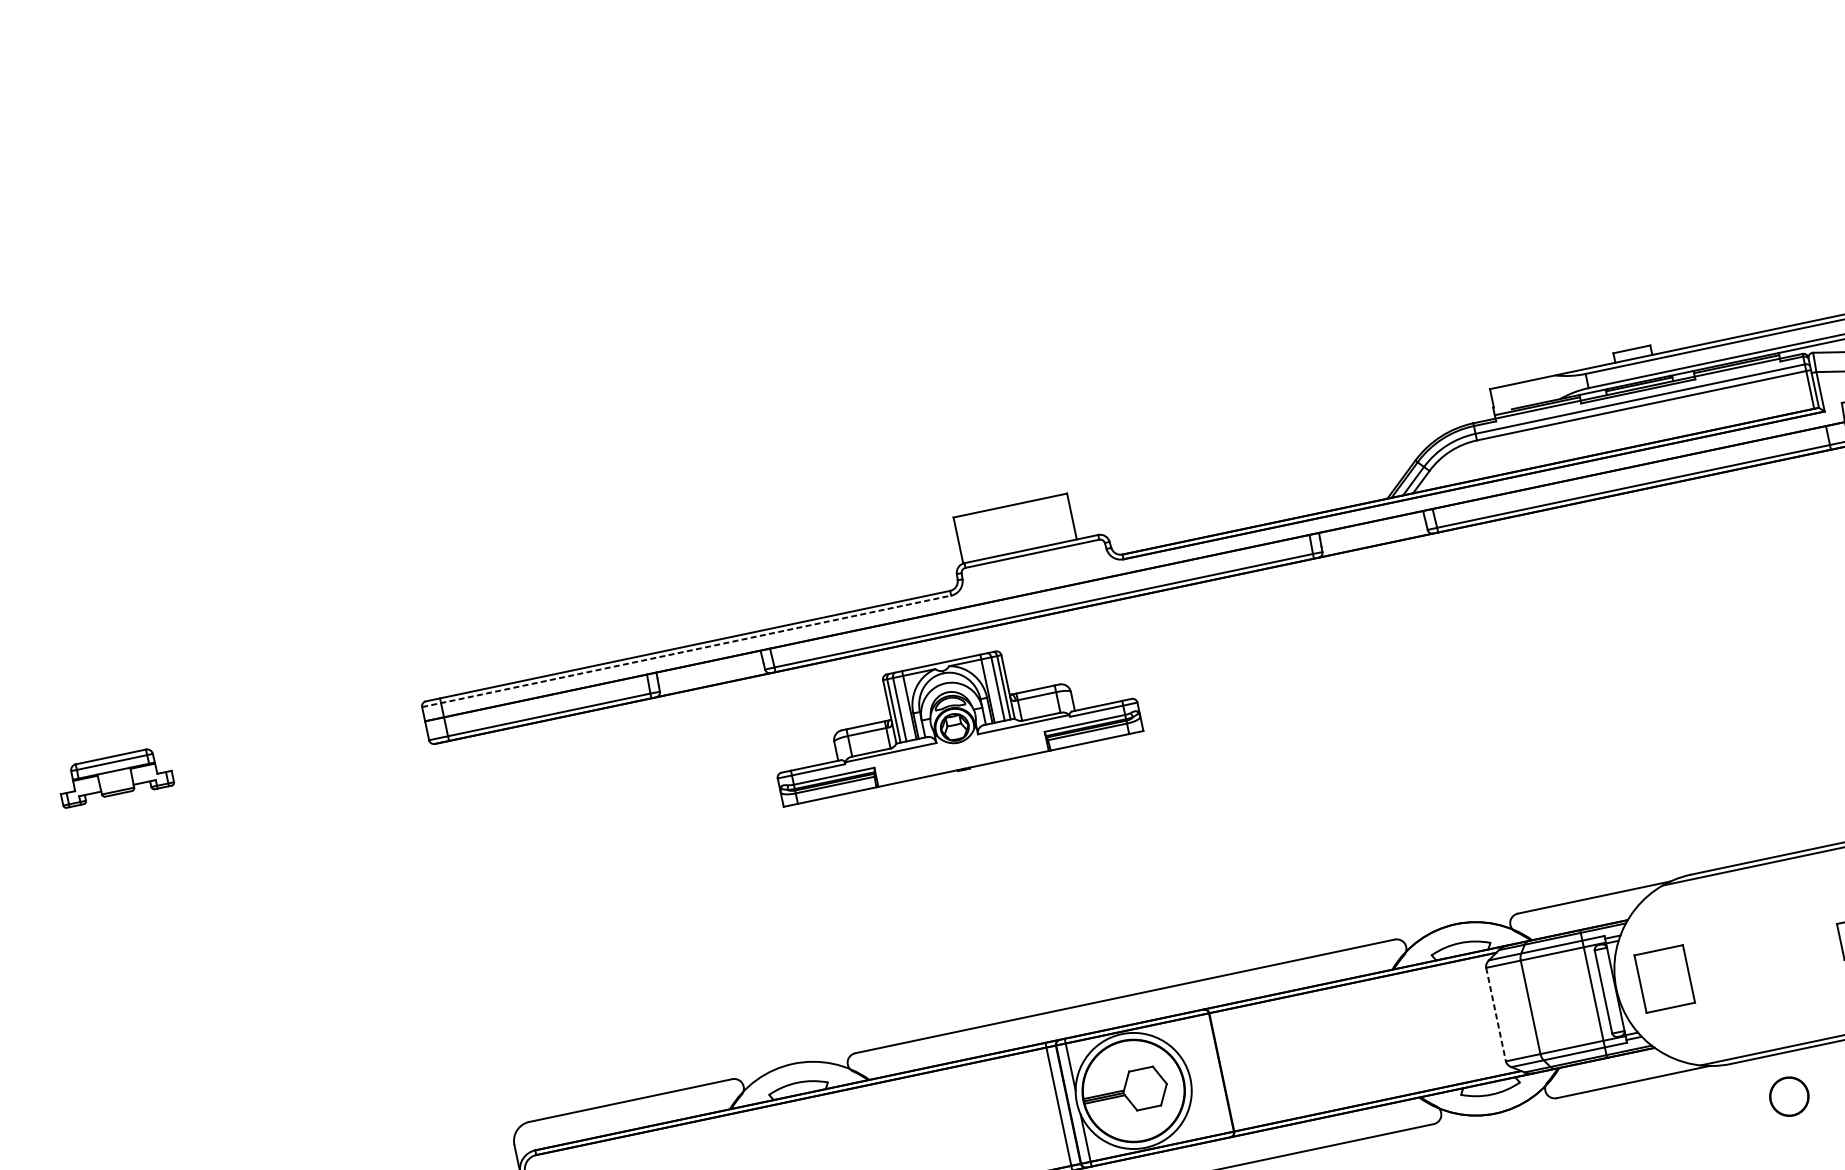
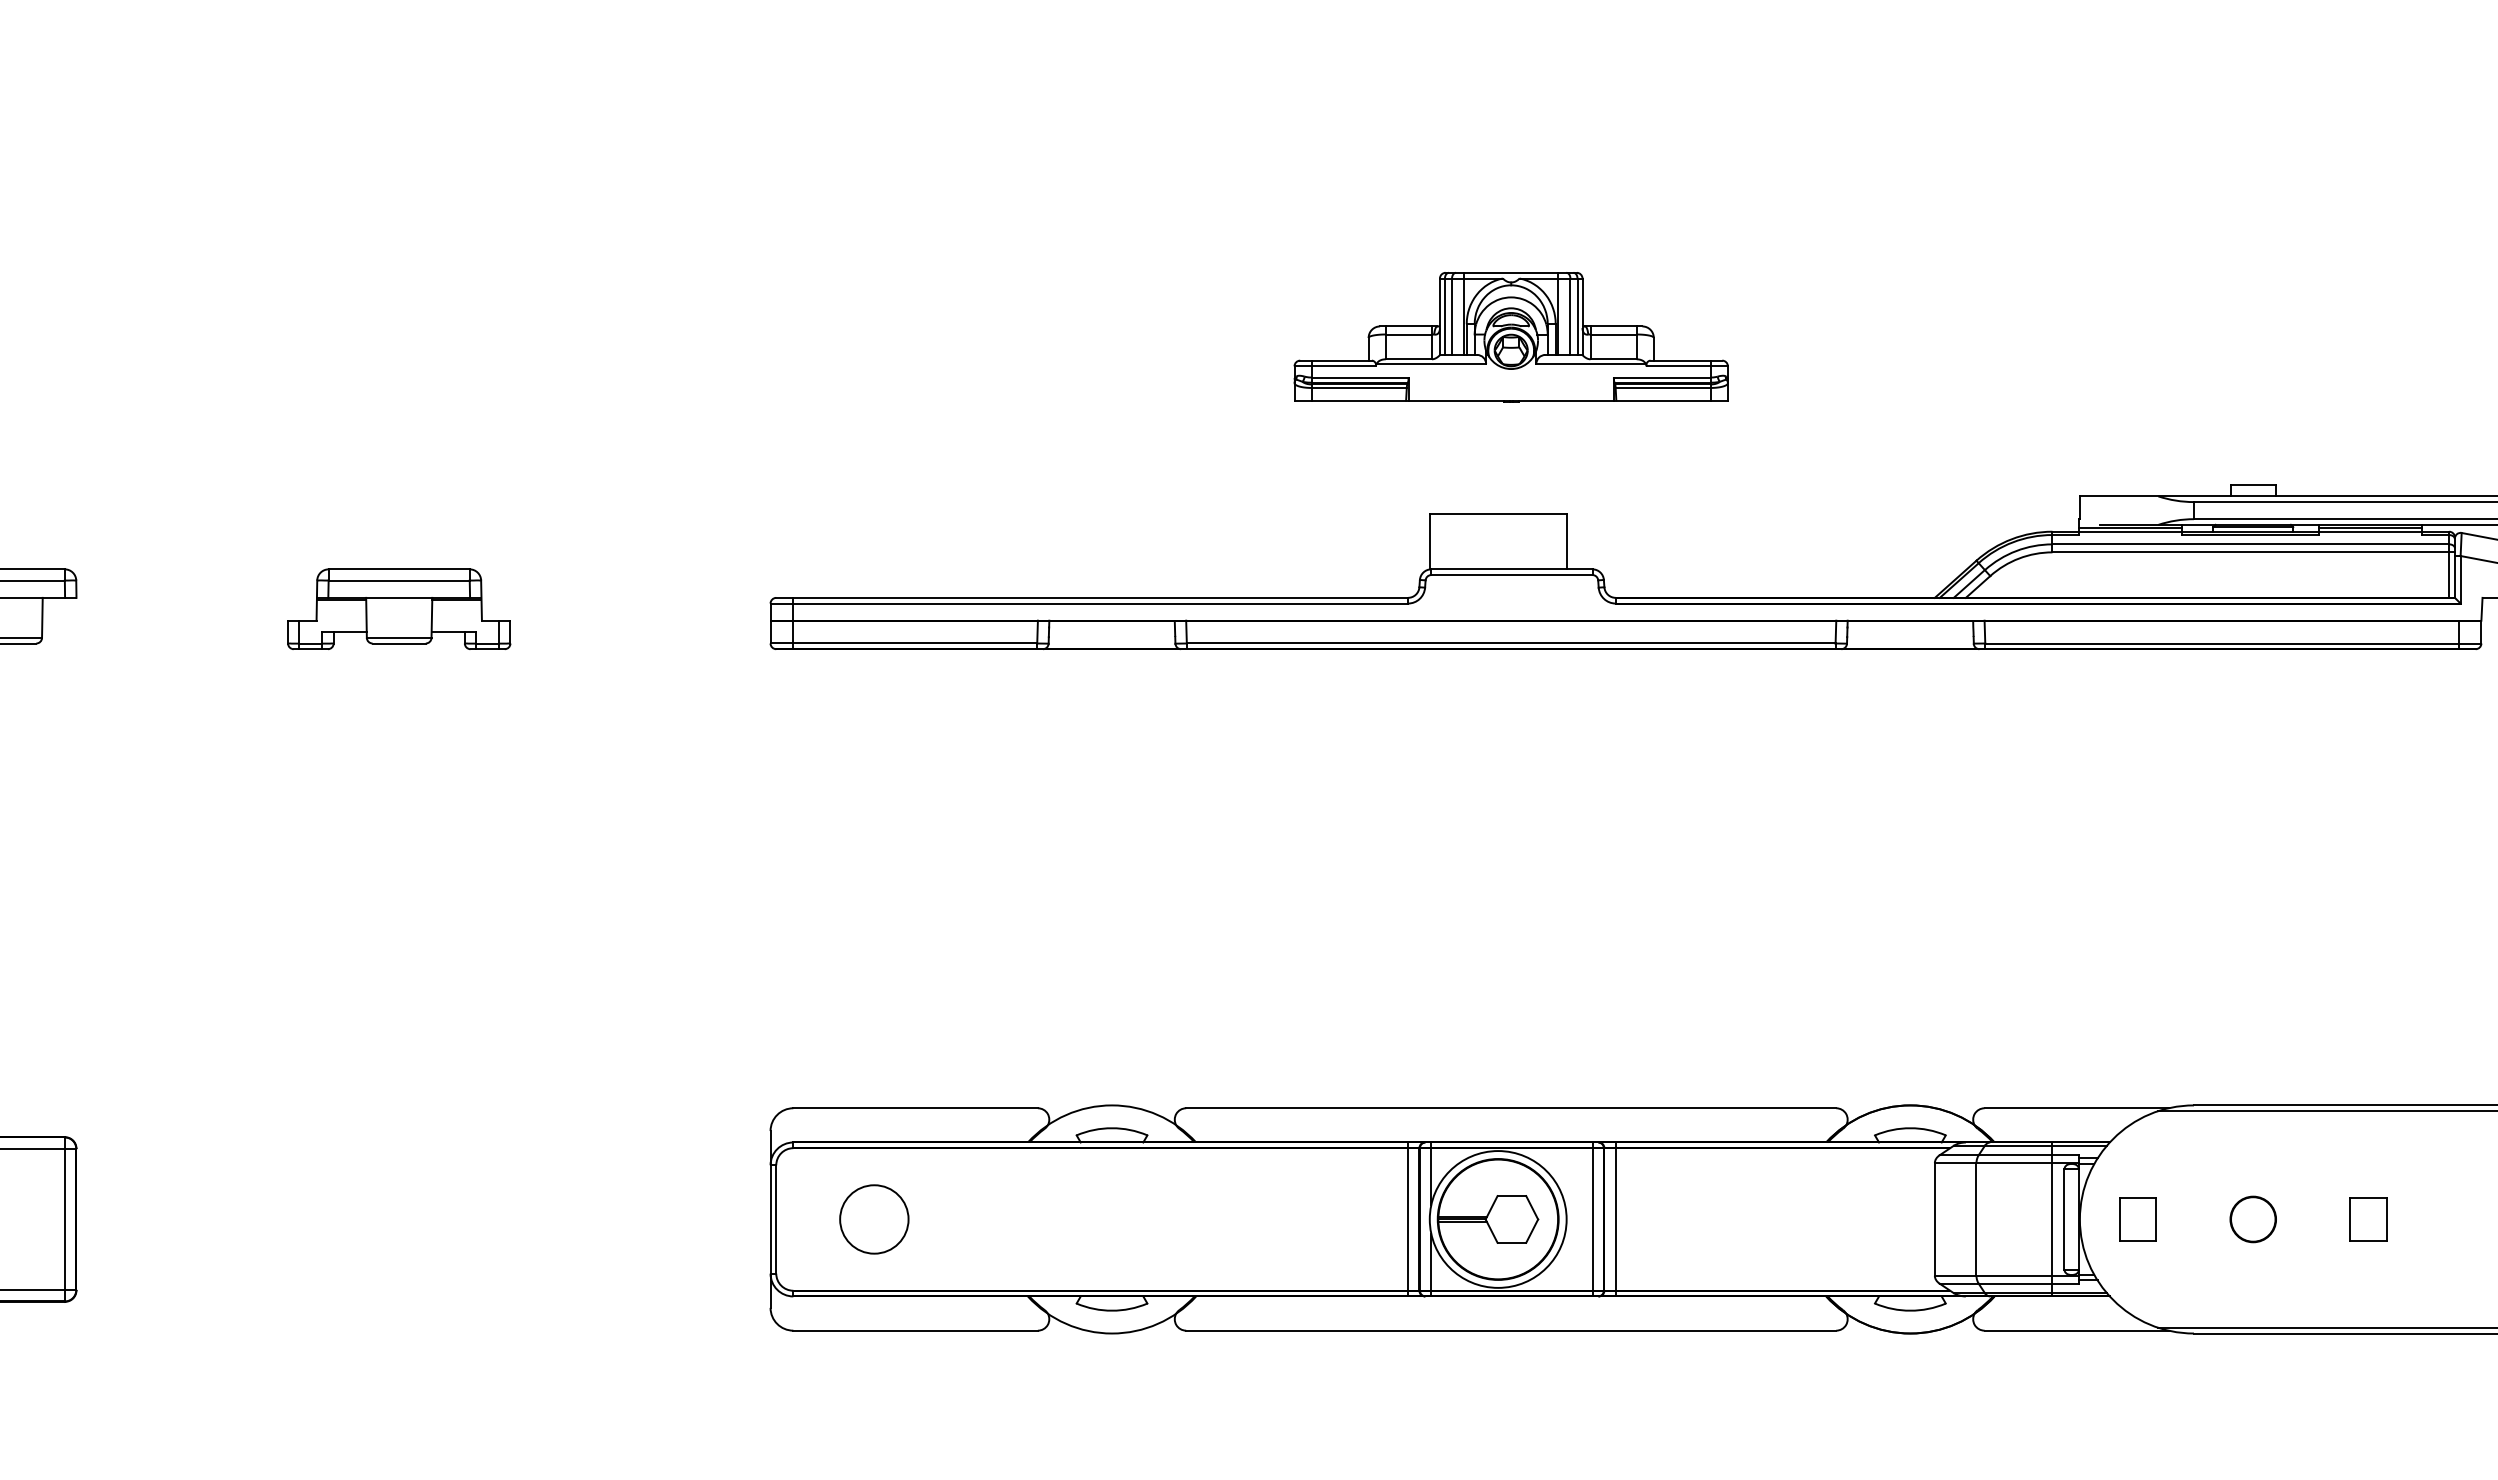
line: (686, 651) -> (1089, 603), dashed -> solid
part: (951, 716) -> (1510, 337), moved
part: (115, 776) -> (399, 609), size x1.67
part: (1664, 979) -> (2137, 1219), size x0.62
line: (1495, 1014) -> (1934, 1219), dashed -> solid
line: (1231, 1070) -> (1615, 1219), added
line: (1211, 1074) -> (1592, 1219), added
part: (1788, 1096) -> (2252, 1219), moved

